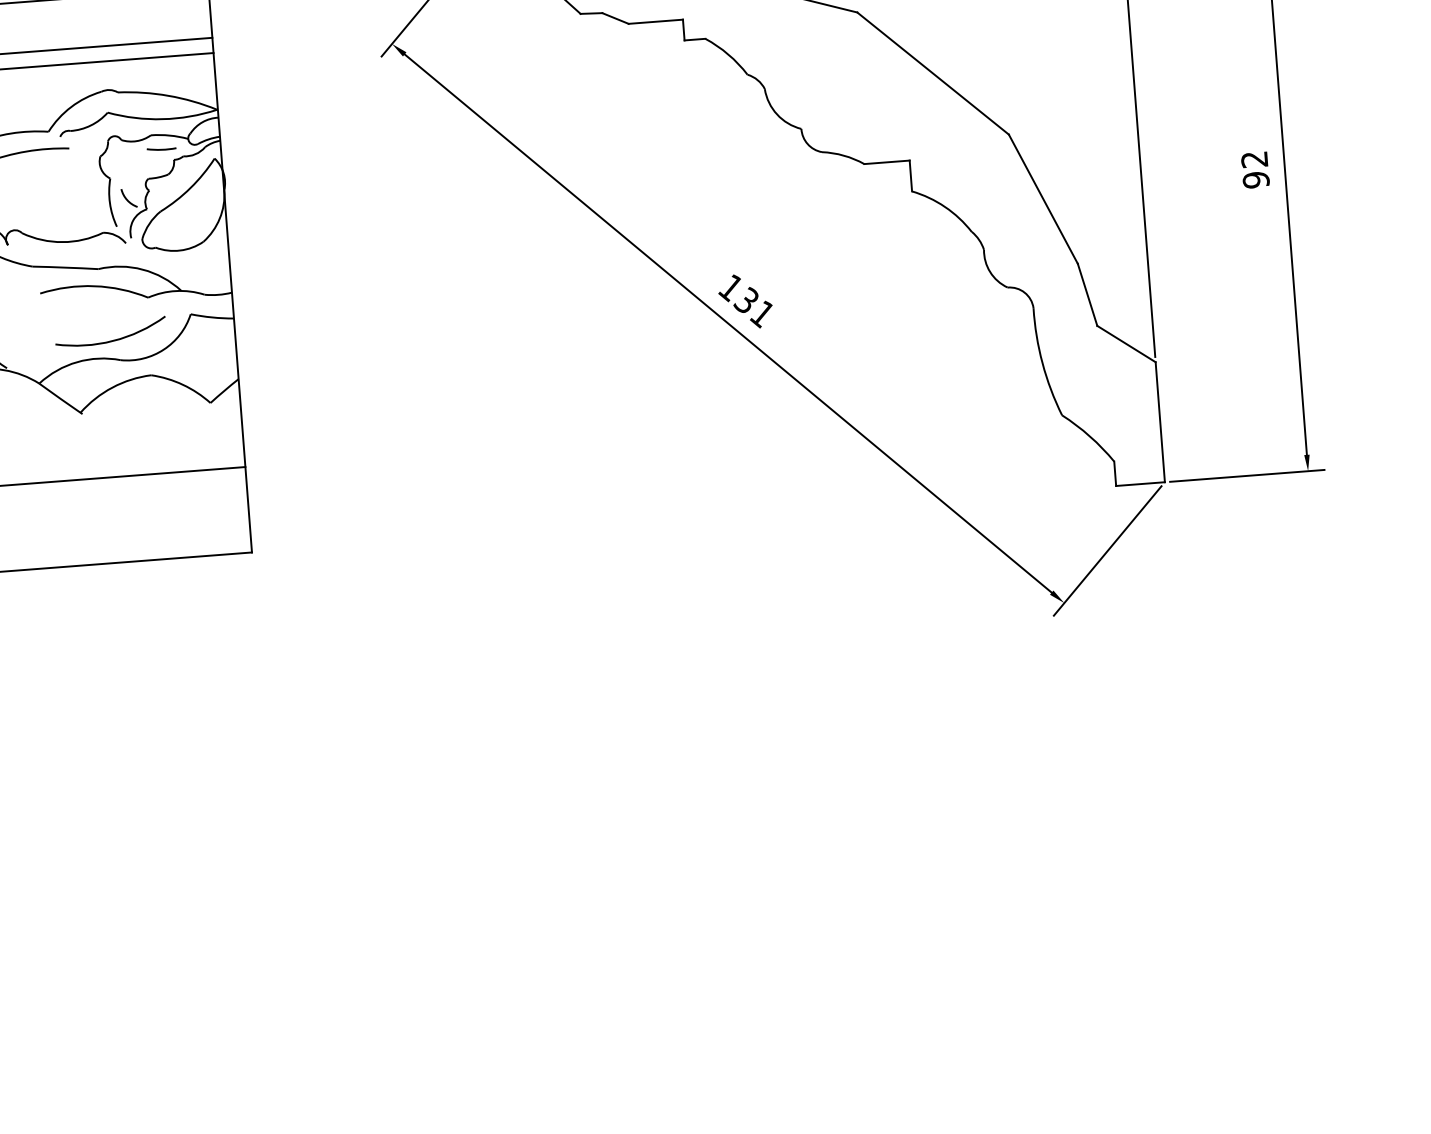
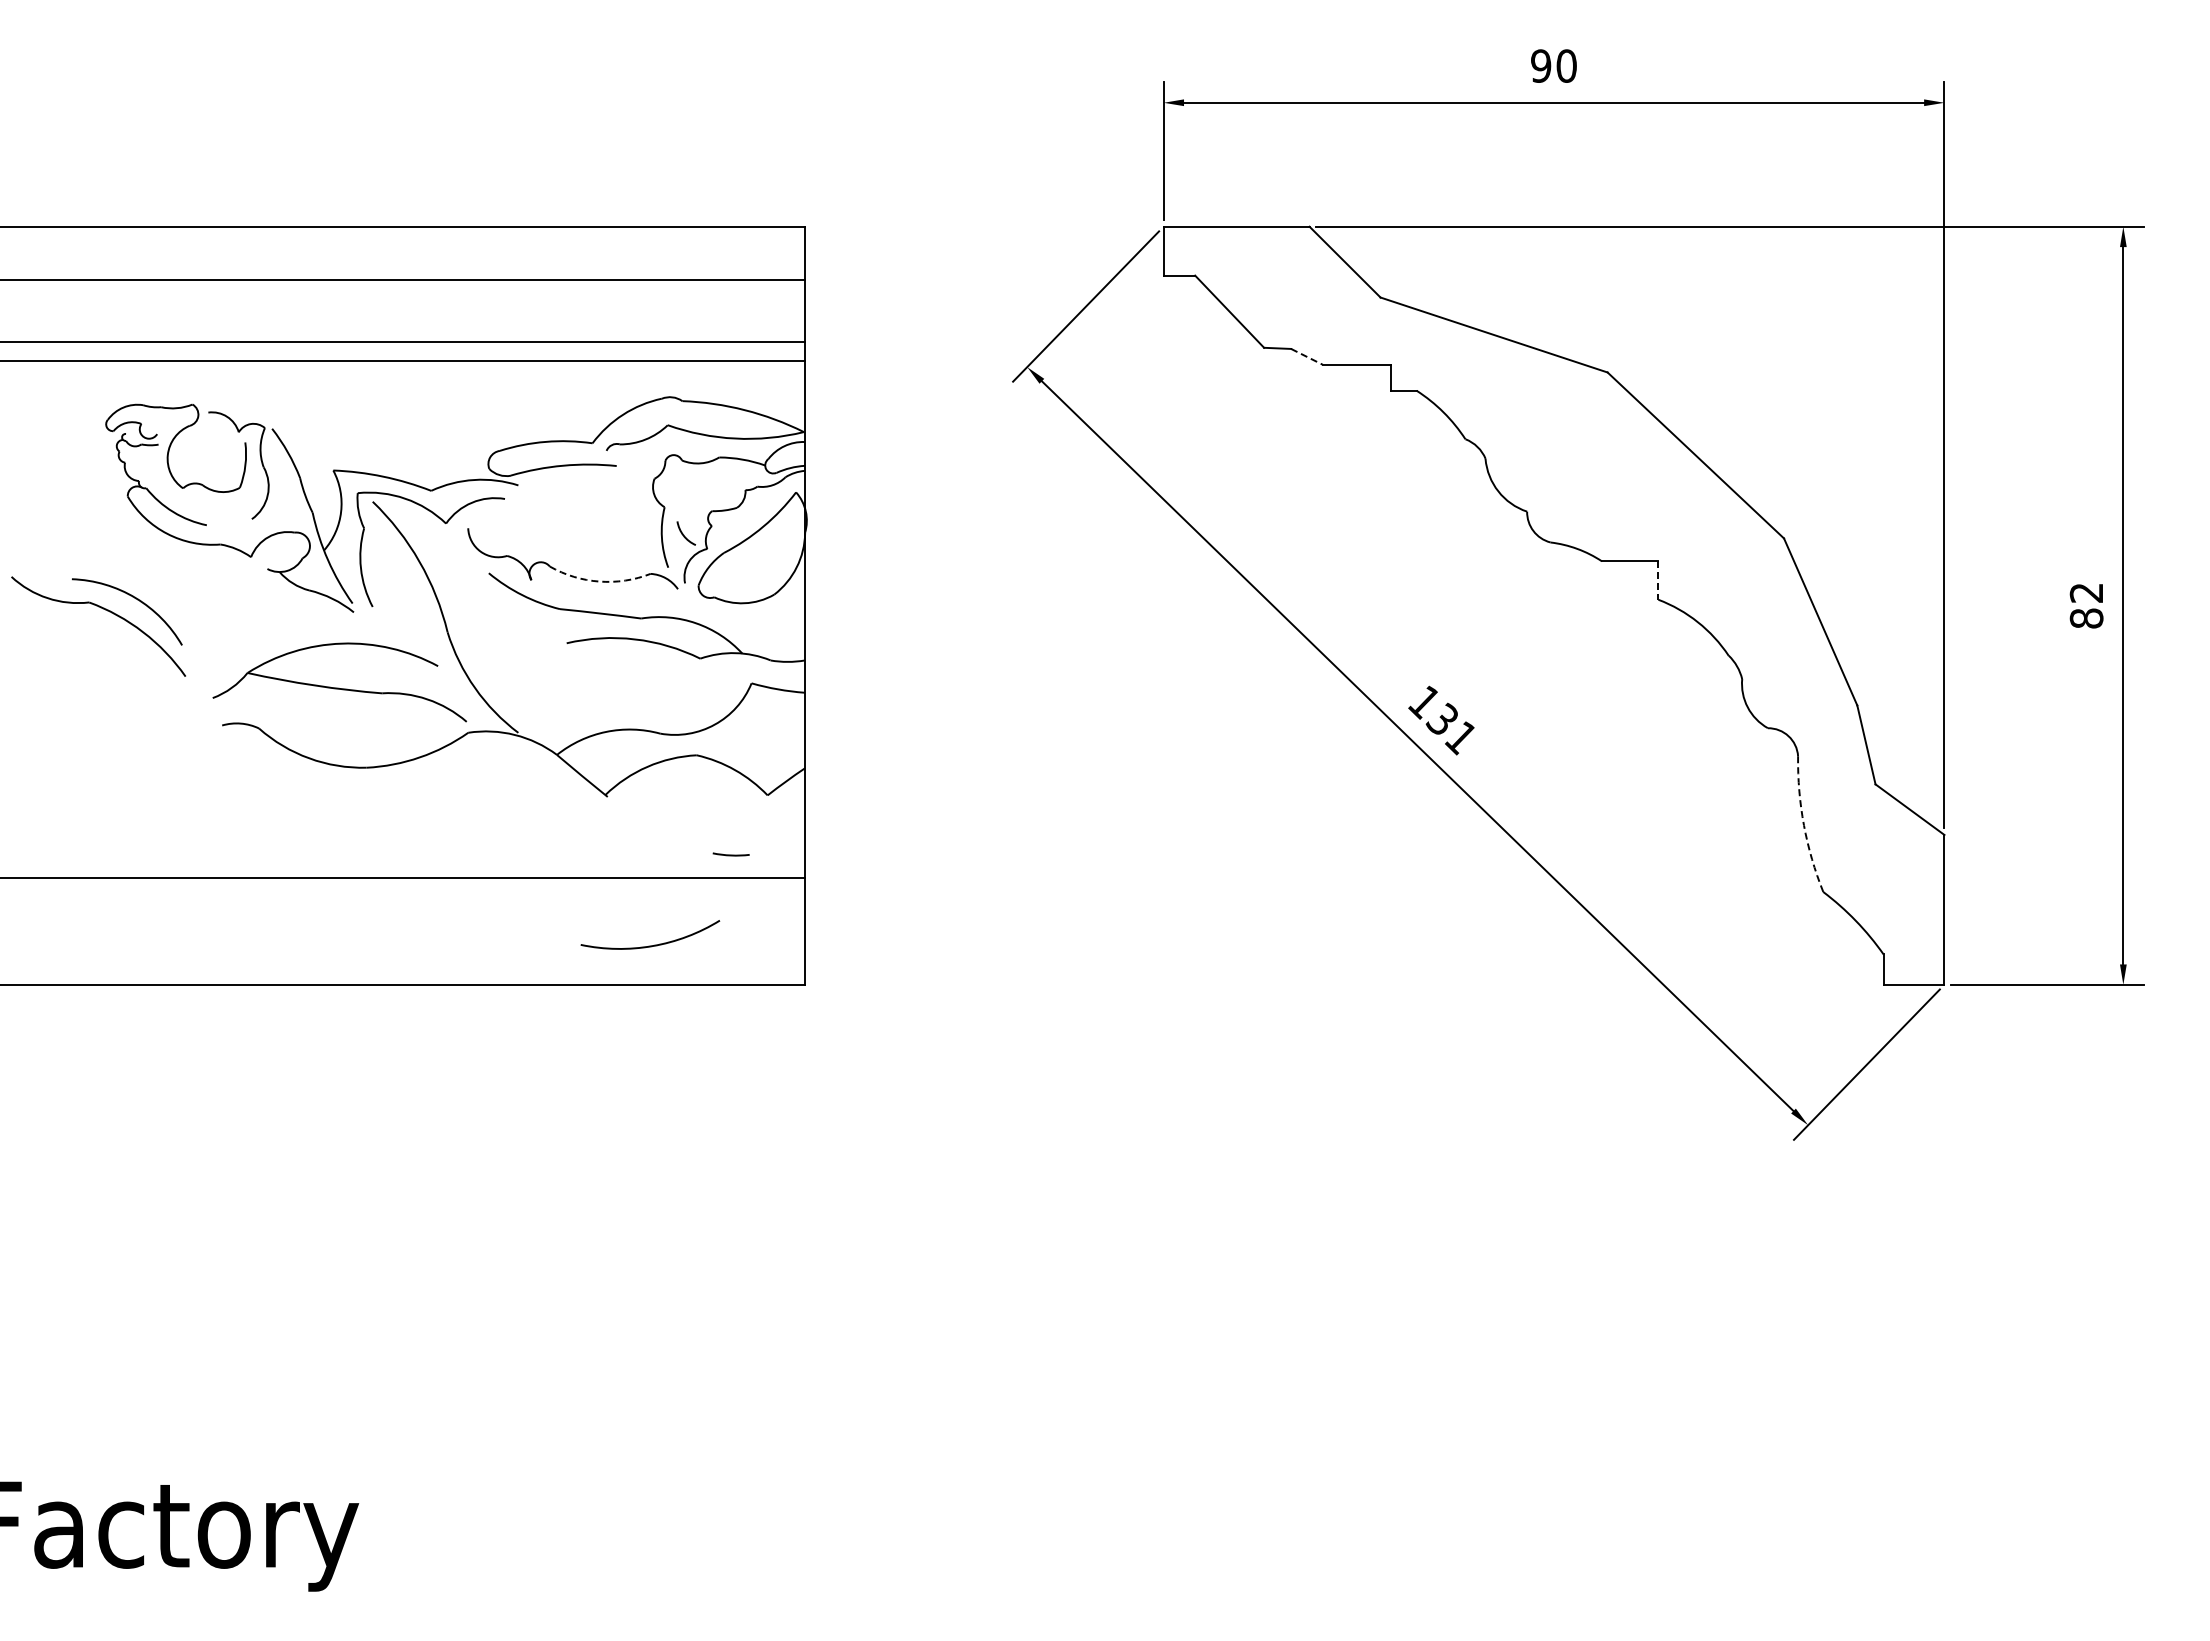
line: (615, 18) -> (1306, 356), solid -> dashed
line: (161, 149) -> (730, 854), moved
line: (910, 175) -> (1658, 580), solid -> dashed
text: (1256, 180) -> (2086, 618), 92 -> 82
arc: (62, 242) -> (599, 581), solid -> dashed
arc: (114, 339) -> (654, 944), moved
arc: (1042, 363) -> (1803, 825), solid -> dashed

